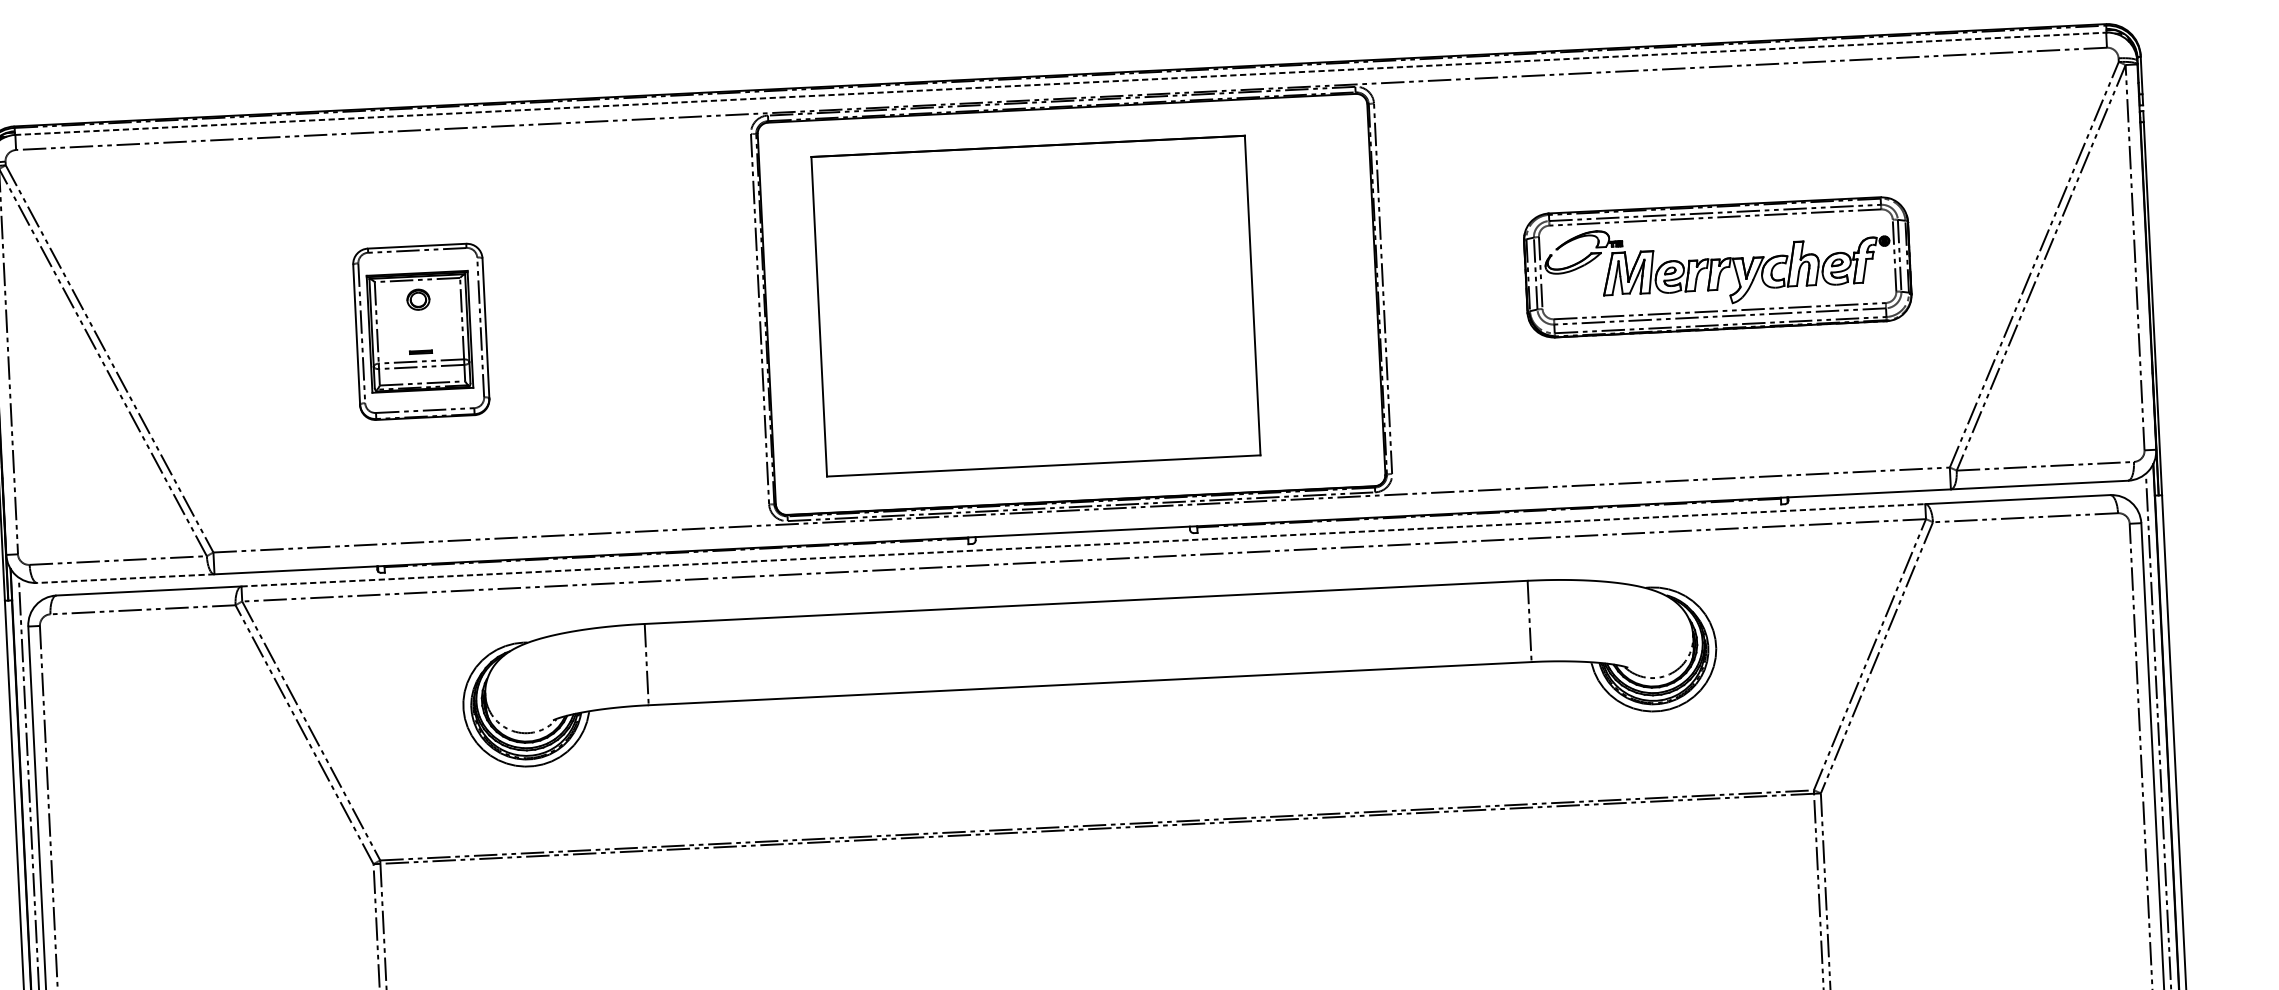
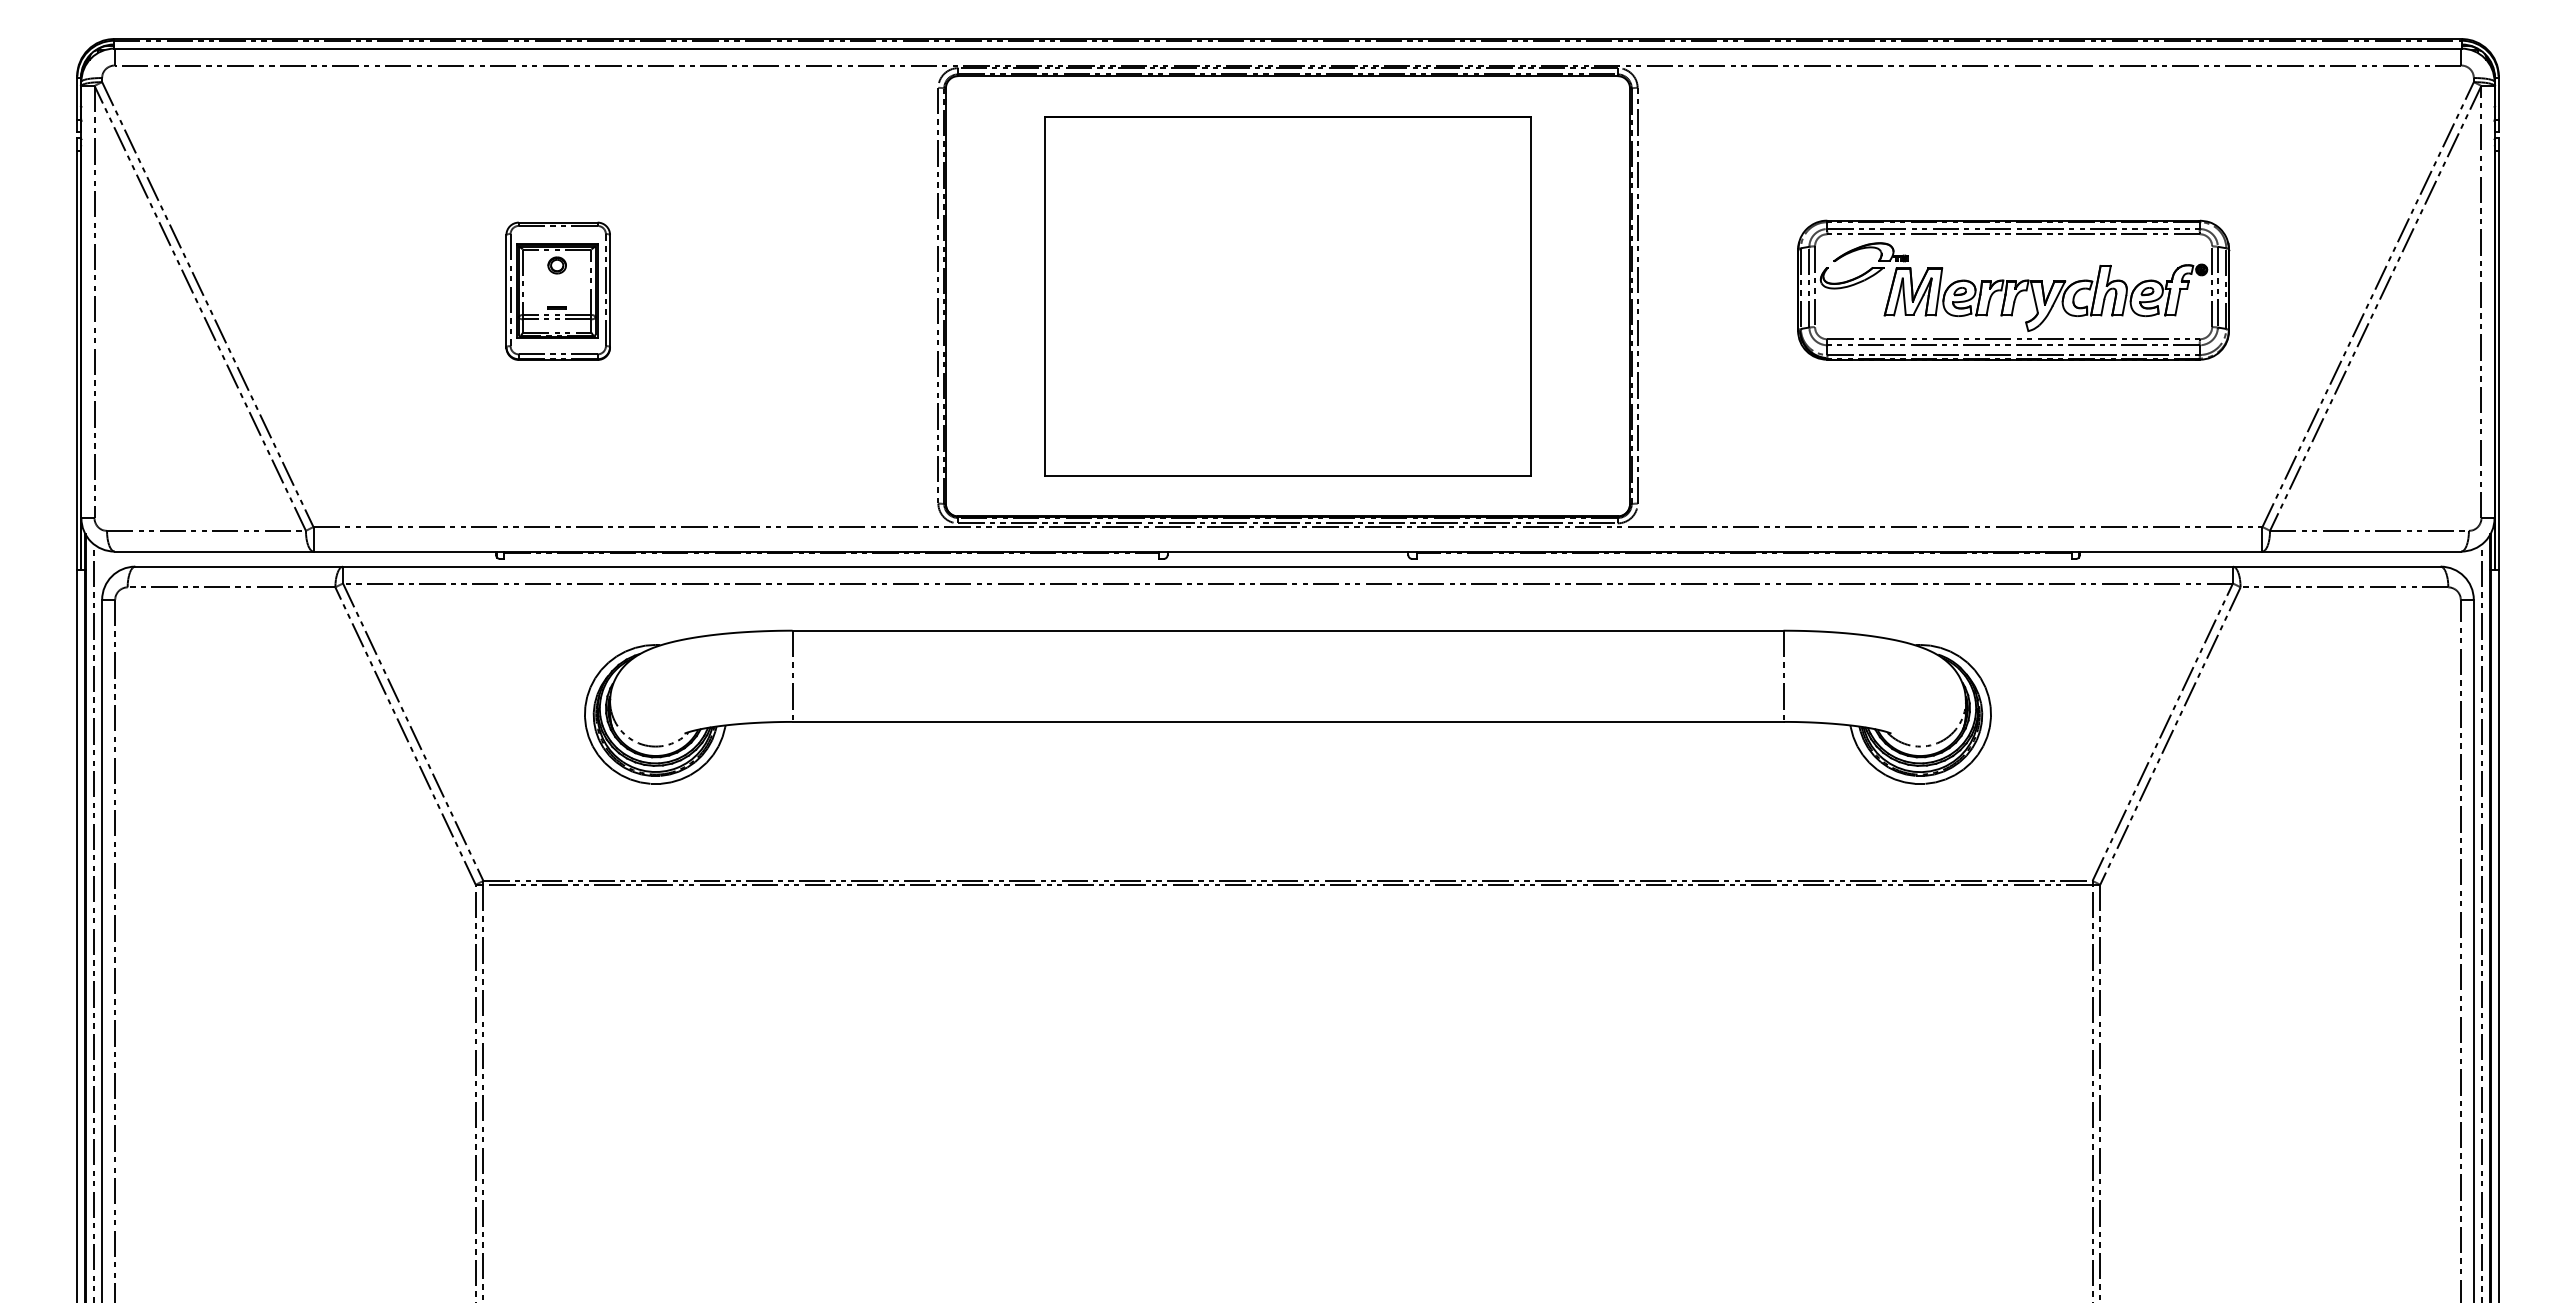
line: (1060, 83) -> (1287, 48), dashed -> solid
part: (1035, 306) -> (1287, 296), moved
part: (420, 331) -> (557, 290), size x0.71
line: (1083, 545) -> (1288, 566), dashed -> solid
line: (125, 578) -> (213, 551), dashed -> solid

